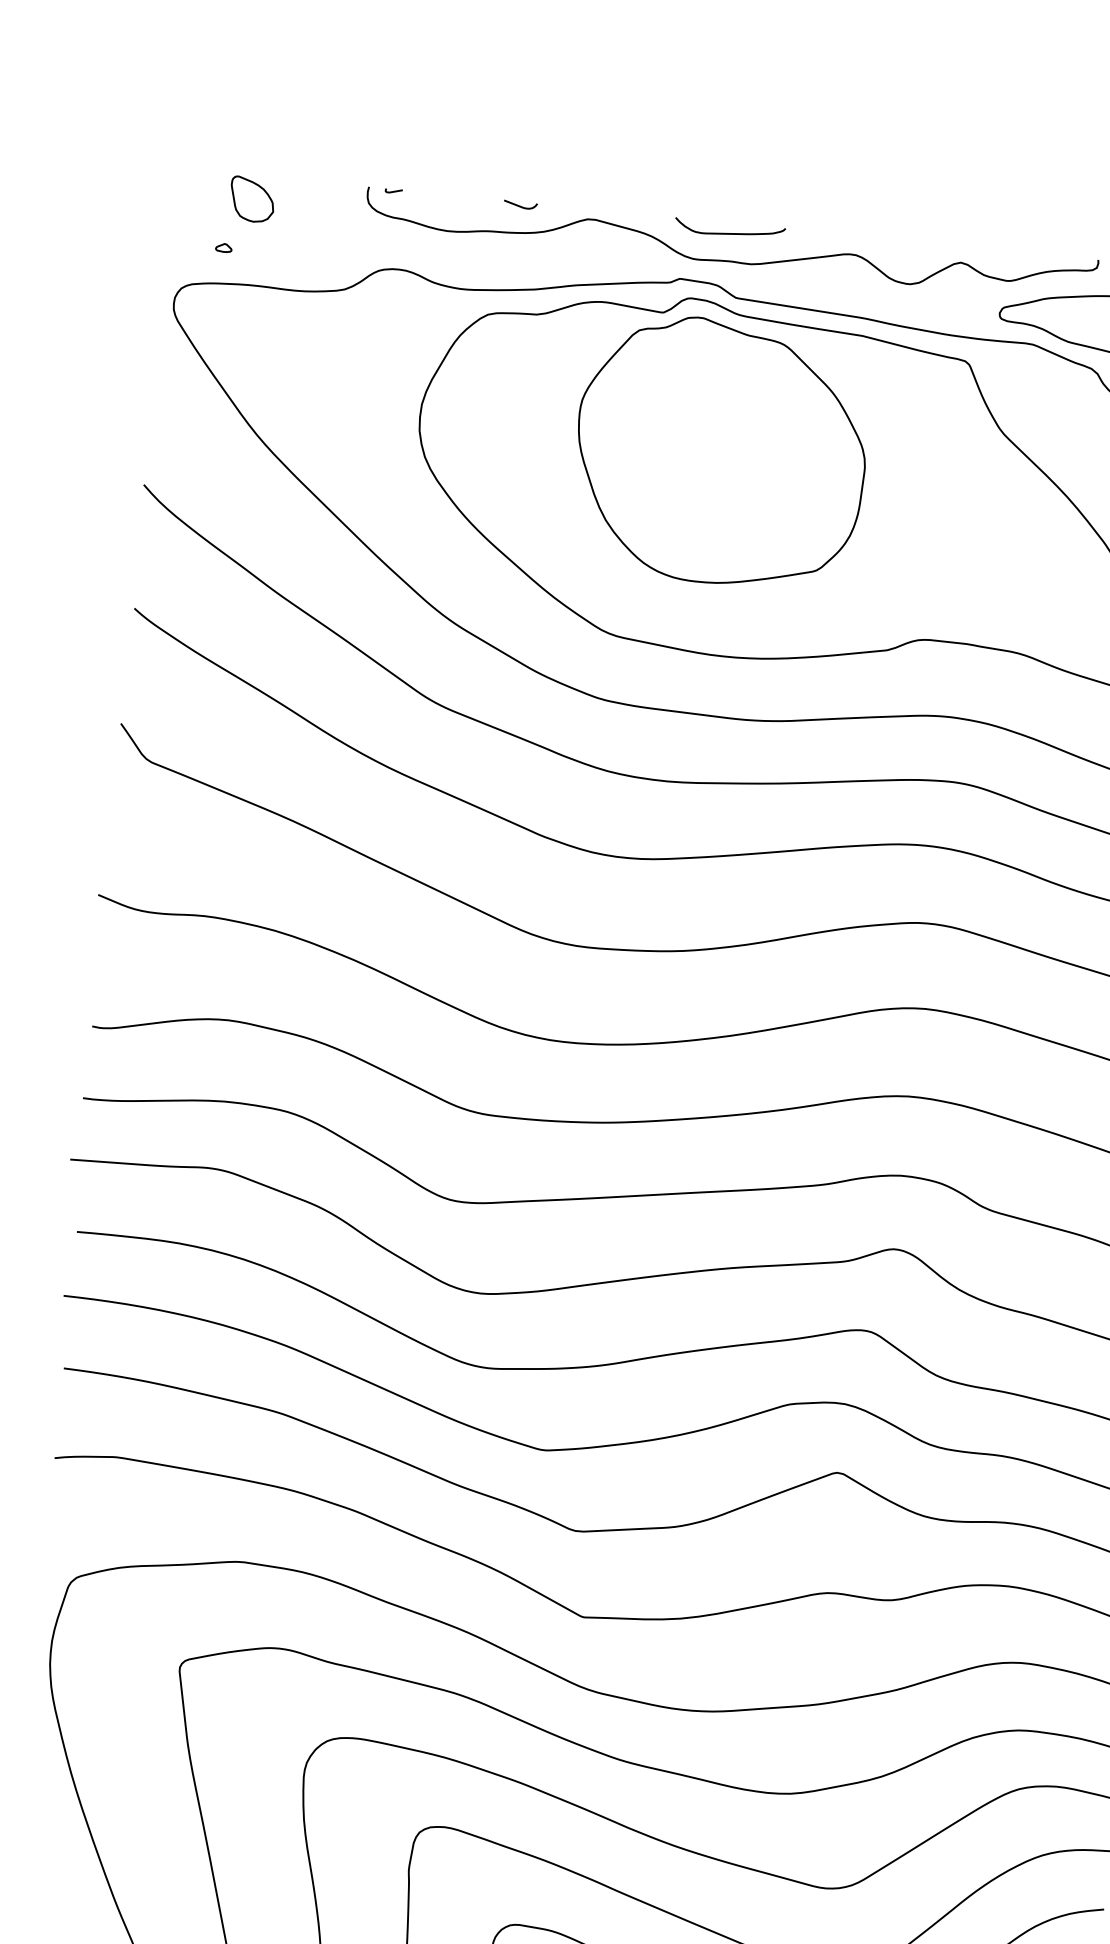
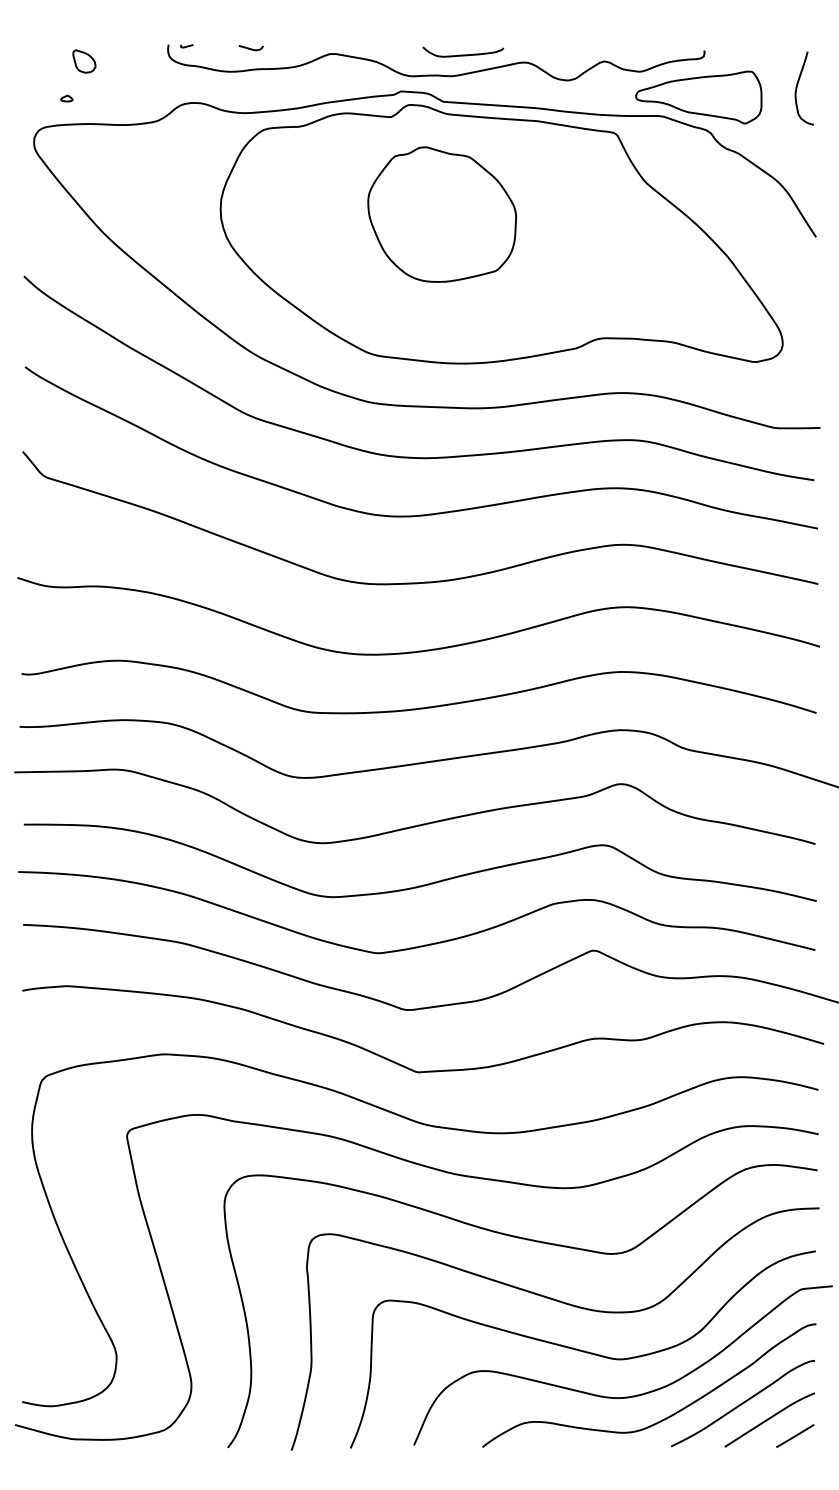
part: (252, 199) -> (84, 61), size x0.7
curve: (519, 205) -> (250, 48), moved
curve: (730, 232) -> (463, 54), moved
part: (720, 451) -> (441, 214), size x0.7

